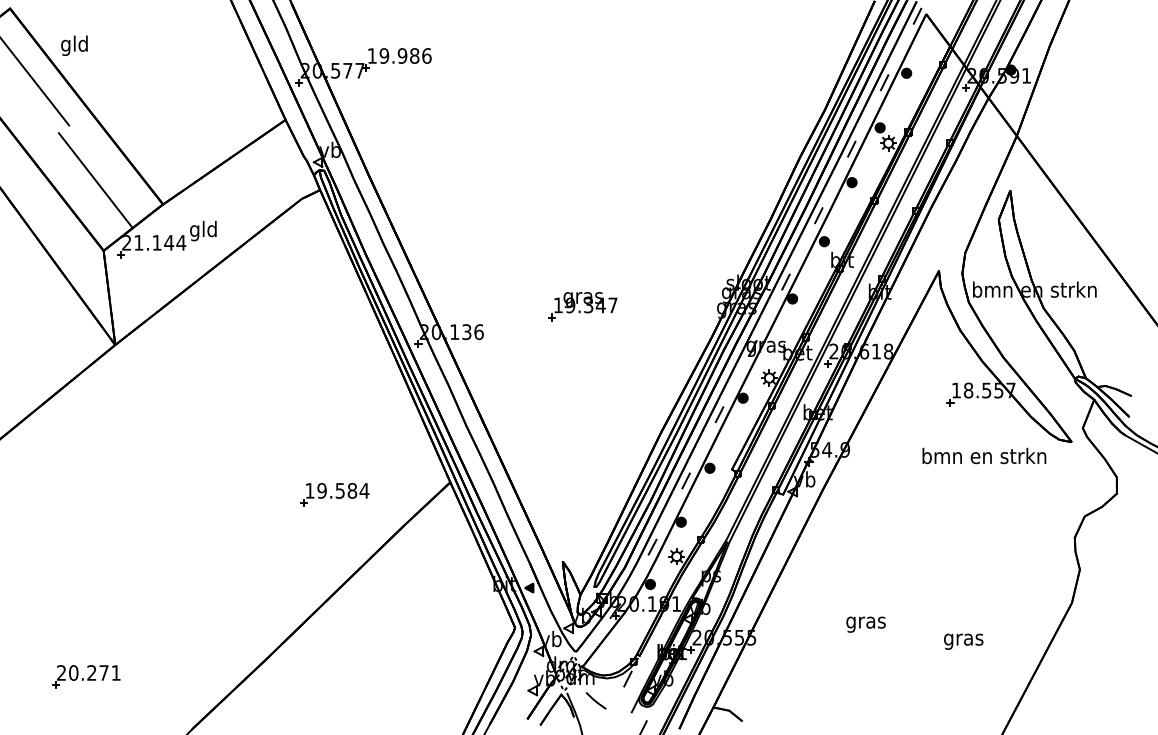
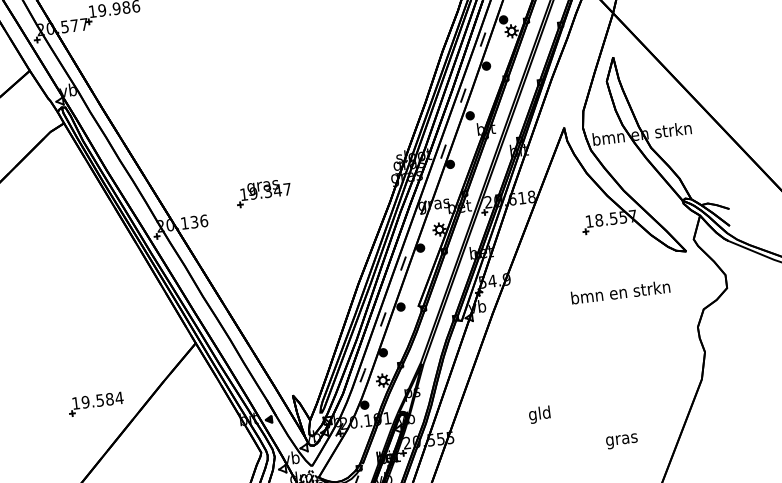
part: (582, 306) -> (263, 193), moved
text: (984, 455) -> (620, 291), moved
part: (334, 494) -> (95, 403), moved
text: (865, 622) -> (539, 414), gras -> gld
text: (963, 641) -> (621, 441), moved

